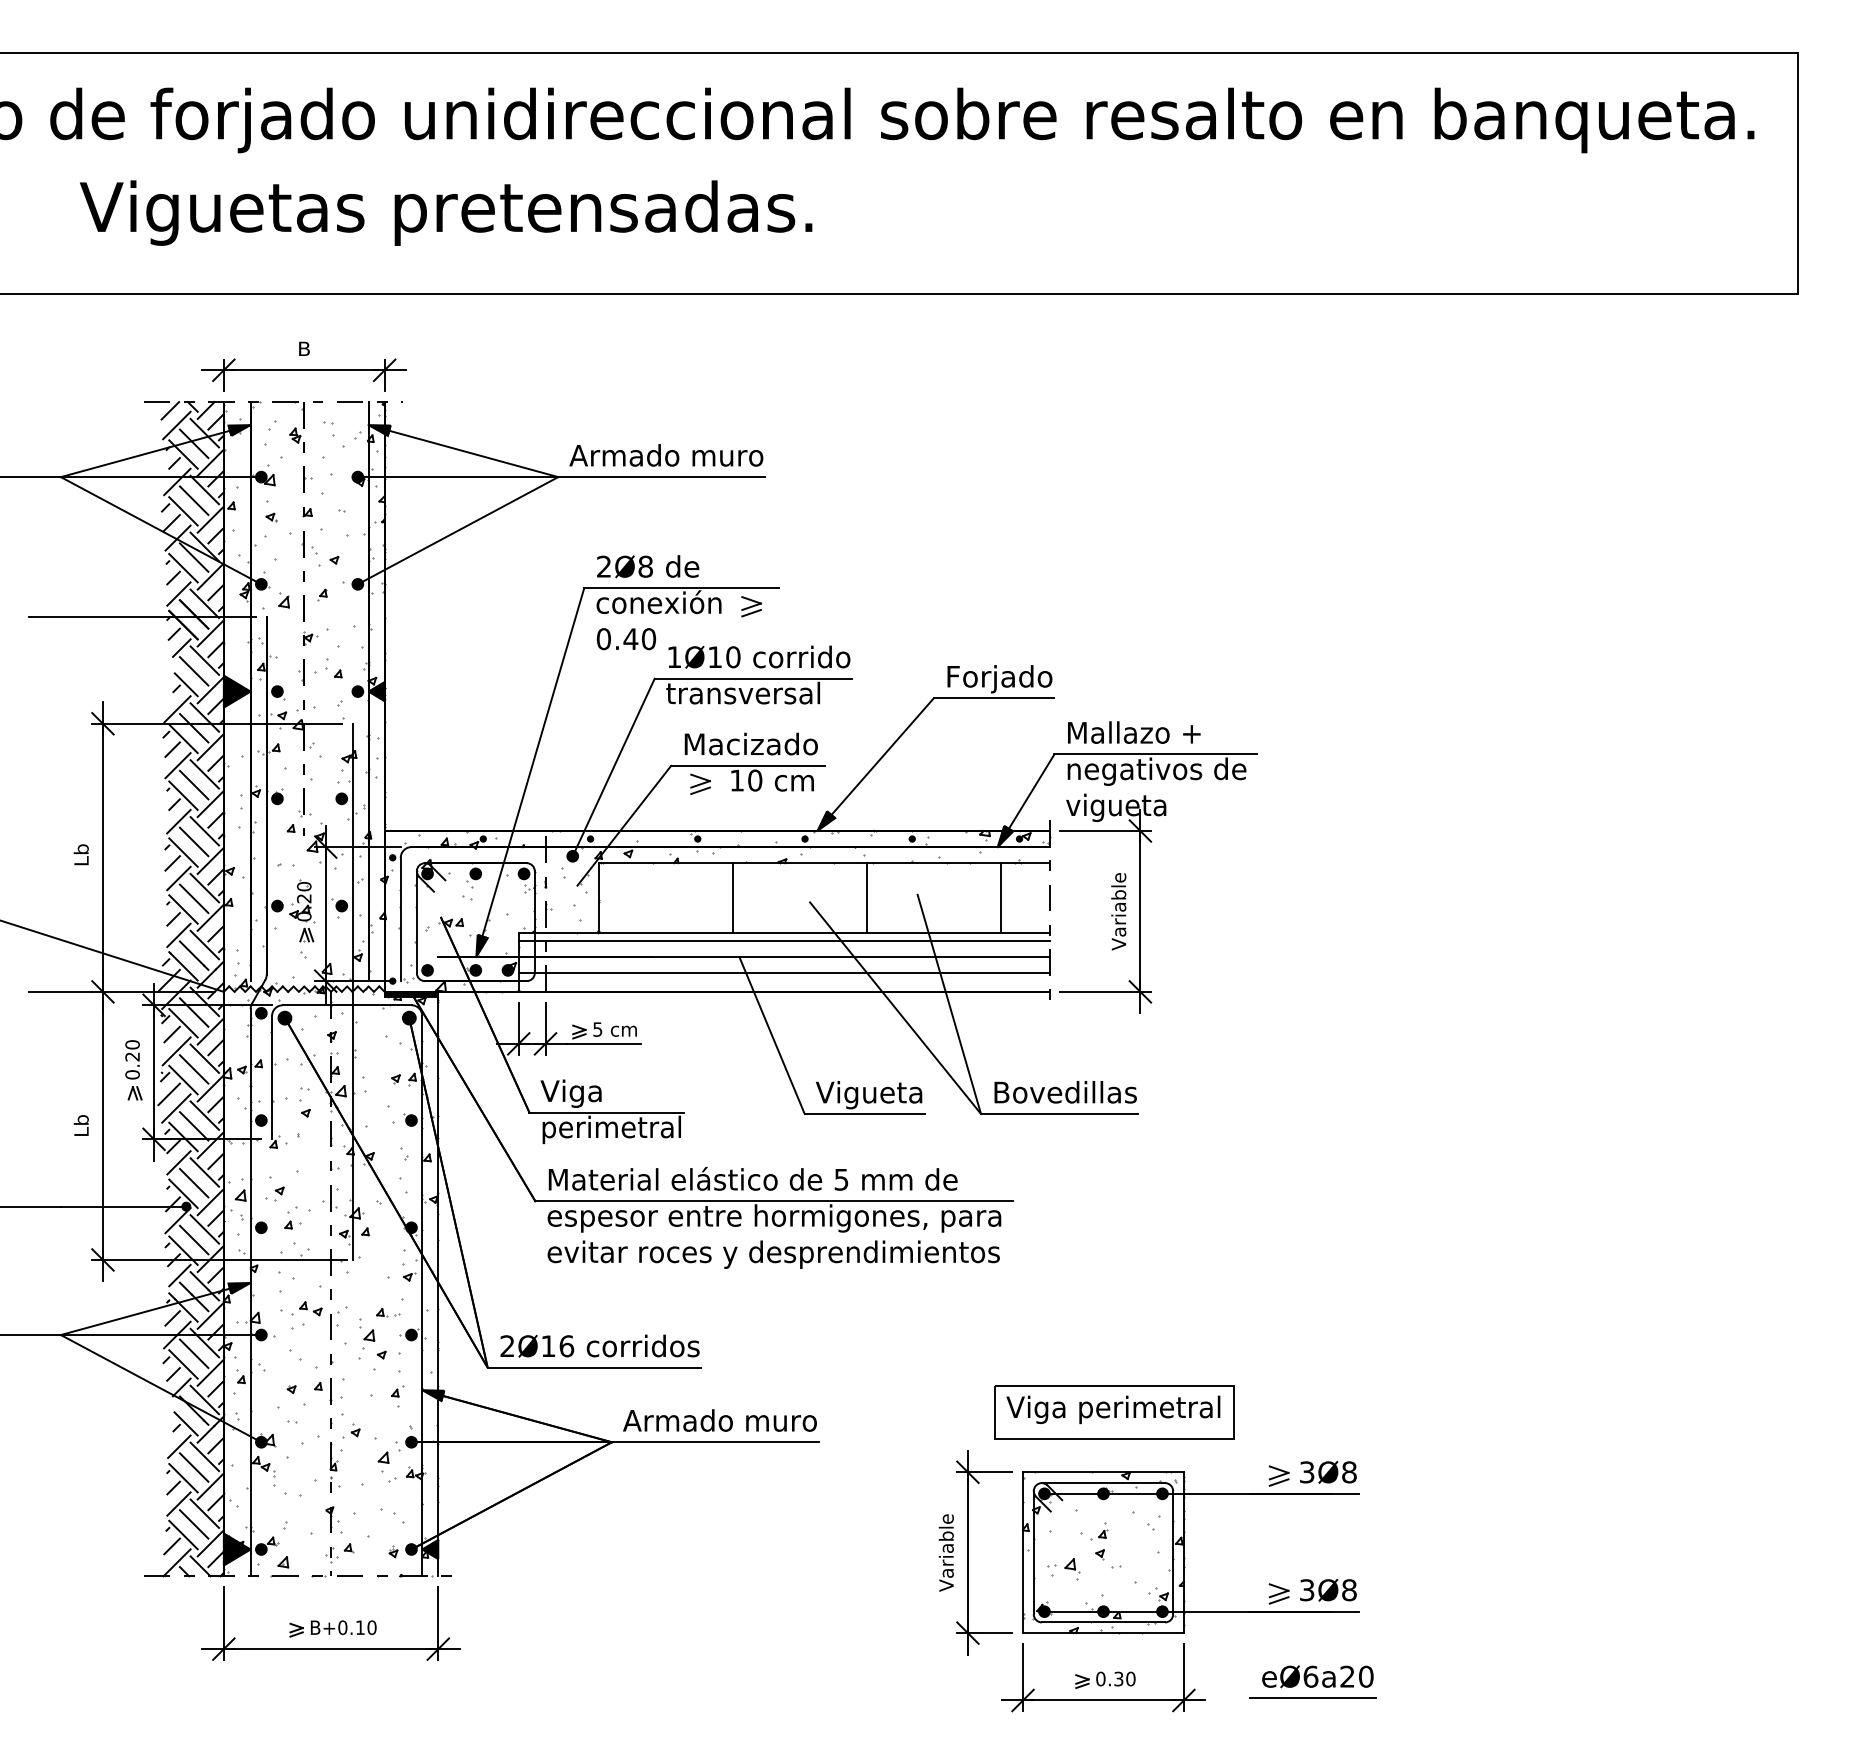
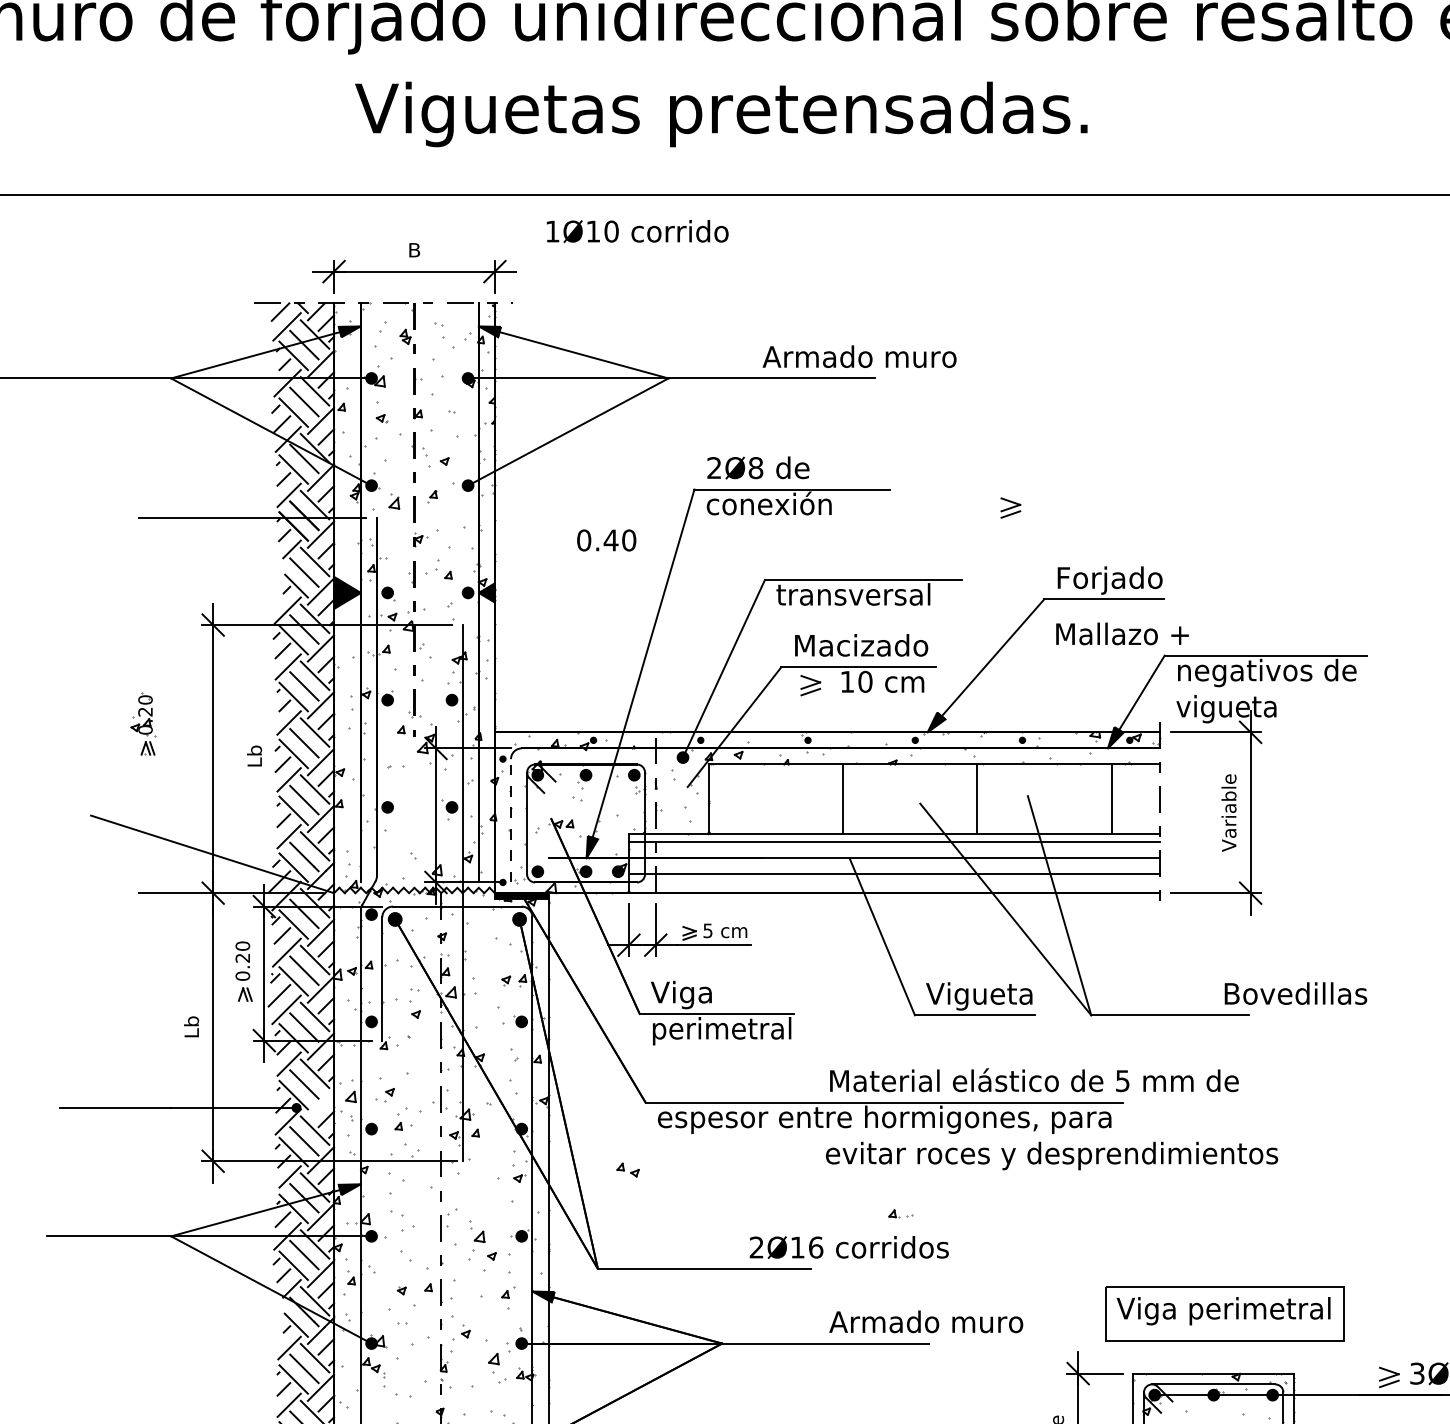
text: (445, 212) -> (720, 113), moved
text: (666, 455) -> (859, 356), moved
part: (751, 606) -> (1010, 507), moved
text: (626, 639) -> (606, 540), moved
text: (759, 656) -> (637, 230), moved
text: (1134, 732) -> (1122, 633), moved
text: (80, 854) -> (253, 755), moved
part: (302, 910) -> (143, 723), moved
line: (400, 919) -> (510, 820), solid -> dashed
text: (1065, 1092) -> (1295, 993), moved
text: (752, 1178) -> (1033, 1079), moved
line: (210, 1202) -> (320, 1103), removed
text: (773, 1254) -> (1051, 1155), moved
part: (310, 1308) -> (627, 1169), moved
part: (388, 1312) -> (900, 1213), moved
text: (599, 1345) -> (848, 1246), moved
text: (719, 1420) -> (925, 1321), moved

